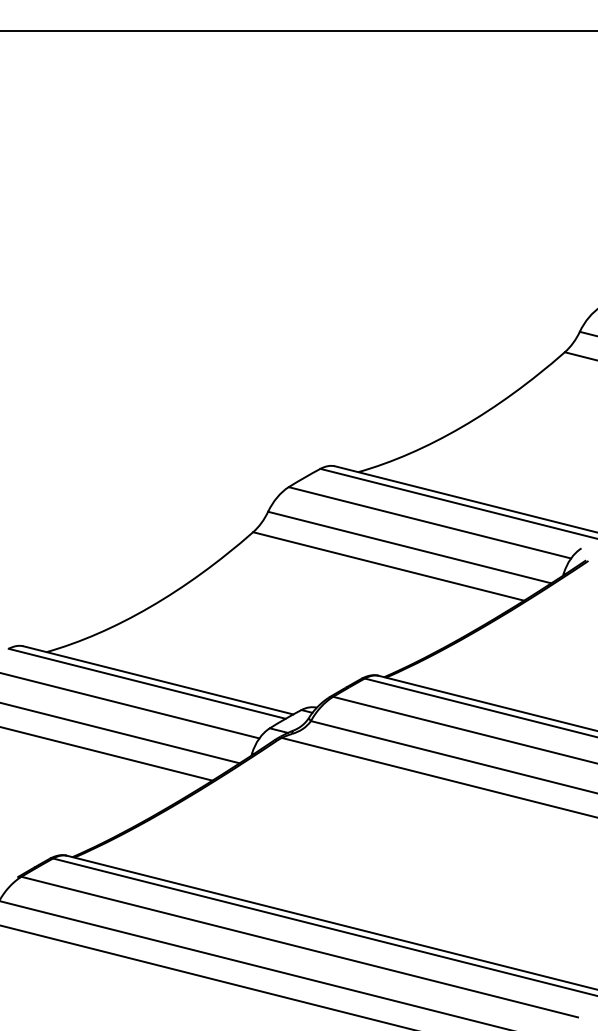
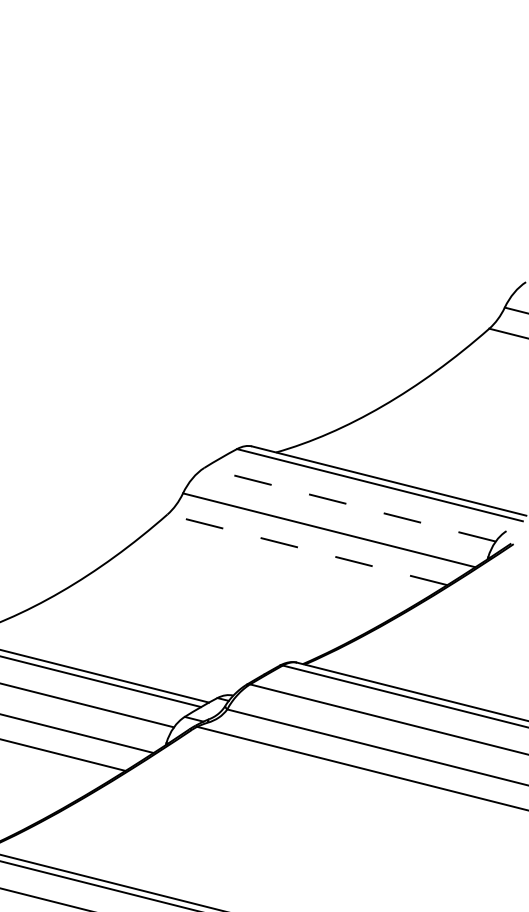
line: (429, 522) -> (349, 504), solid -> dashed
line: (388, 566) -> (307, 549), solid -> dashed

